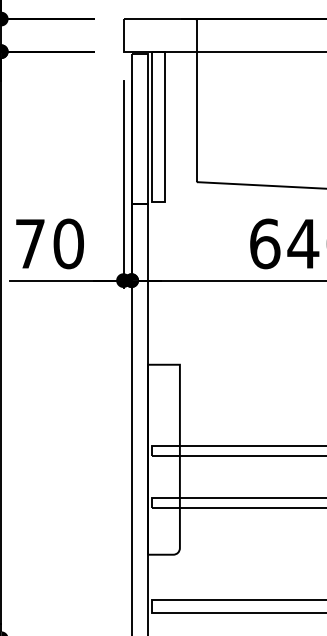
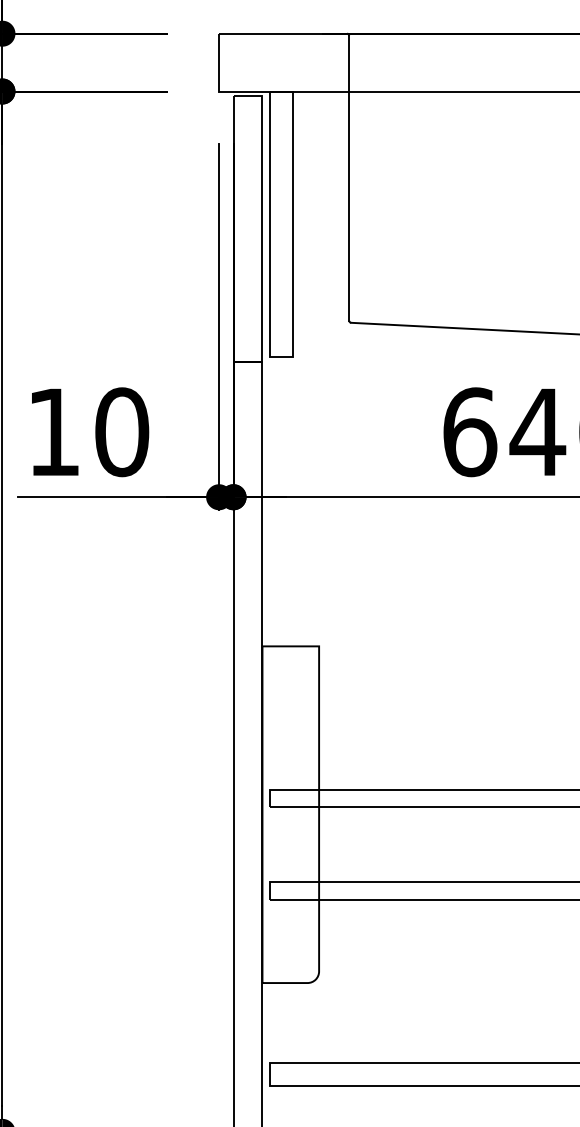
text: (30, 243) -> (54, 431), 70 -> 10

